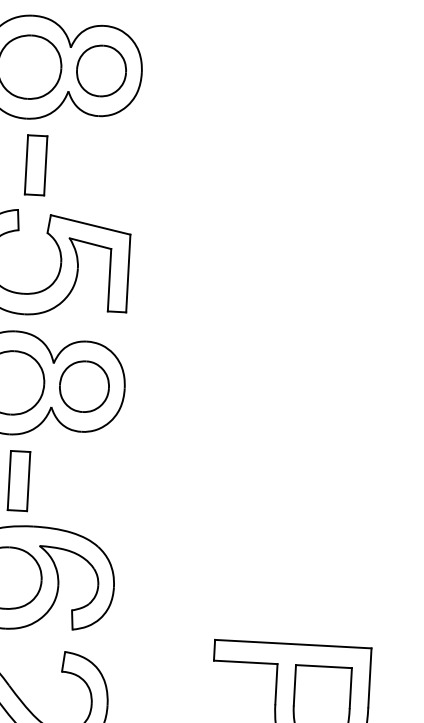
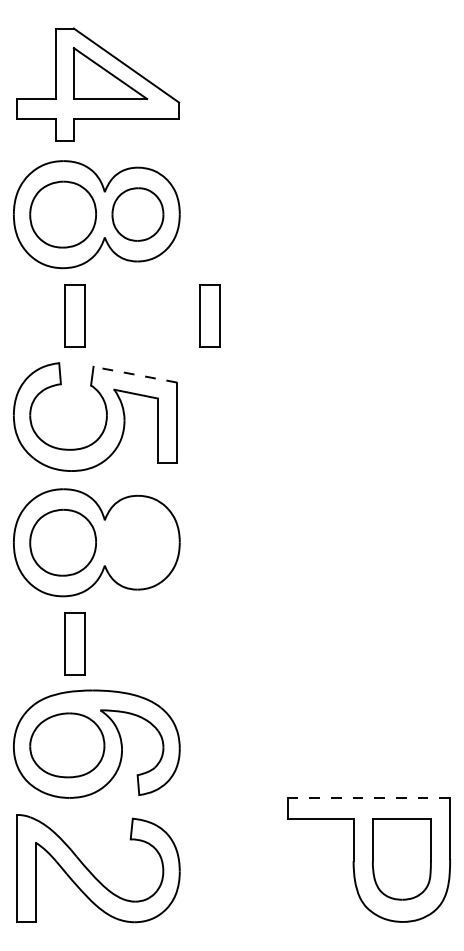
part: (165, 171) -> (209, 315), added
line: (89, 224) -> (134, 374), solid -> dashed
part: (84, 386) -> (137, 542), removed
line: (292, 643) -> (368, 797), solid -> dashed

